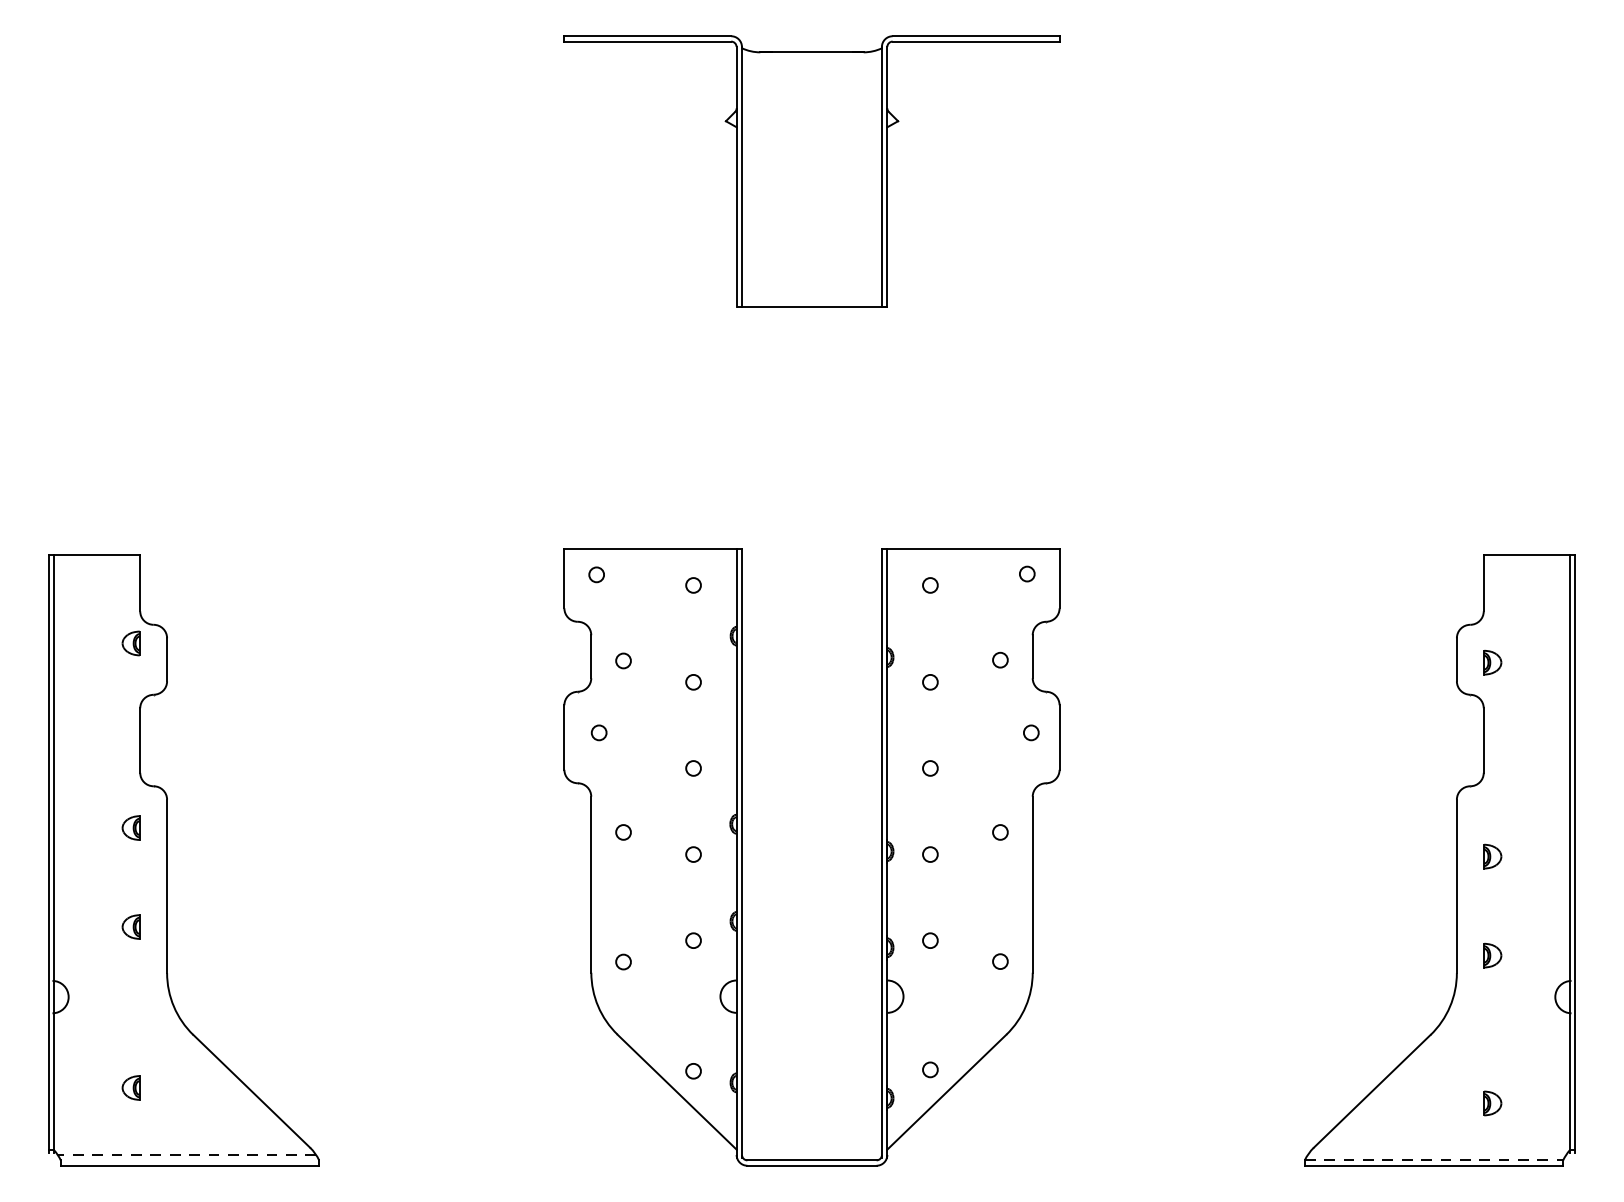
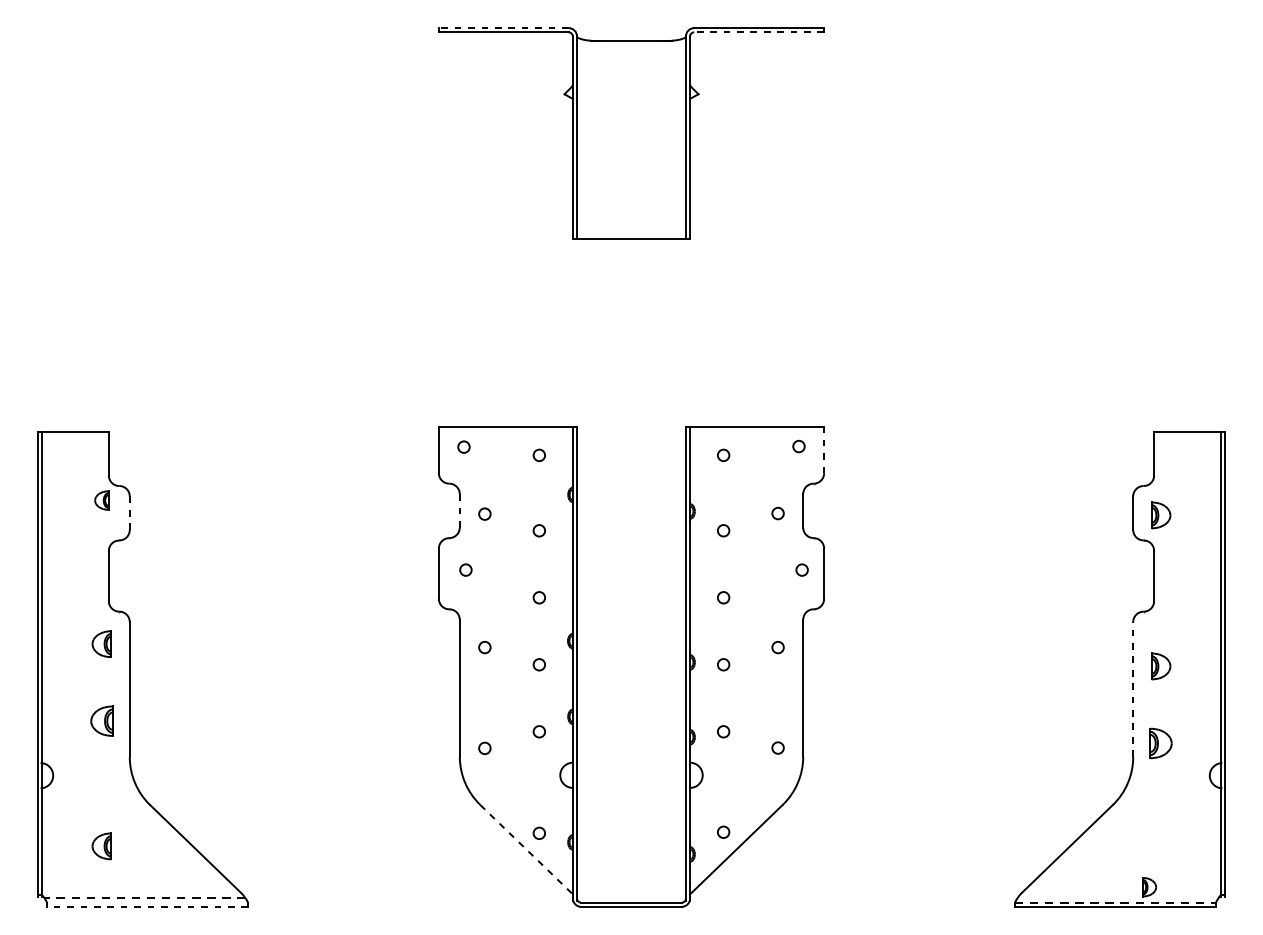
line: (647, 36) -> (503, 28), solid -> dashed
line: (975, 41) -> (758, 32), solid -> dashed
line: (1059, 578) -> (824, 449), solid -> dashed
line: (591, 656) -> (459, 510), solid -> dashed
line: (167, 659) -> (130, 513), solid -> dashed
part: (1492, 662) -> (1160, 515), size x1.4
part: (130, 827) -> (101, 643), size x1.4
part: (1492, 856) -> (1160, 666), size x1.4
line: (1456, 886) -> (1132, 689), solid -> dashed
part: (130, 926) -> (101, 720), size x1.6
part: (1492, 955) -> (1160, 743), size x1.6
part: (130, 1087) -> (101, 845), size x1.4
line: (677, 1092) -> (526, 849), solid -> dashed
part: (1492, 1103) -> (1149, 887), moved
line: (189, 1165) -> (147, 906), solid -> dashed

